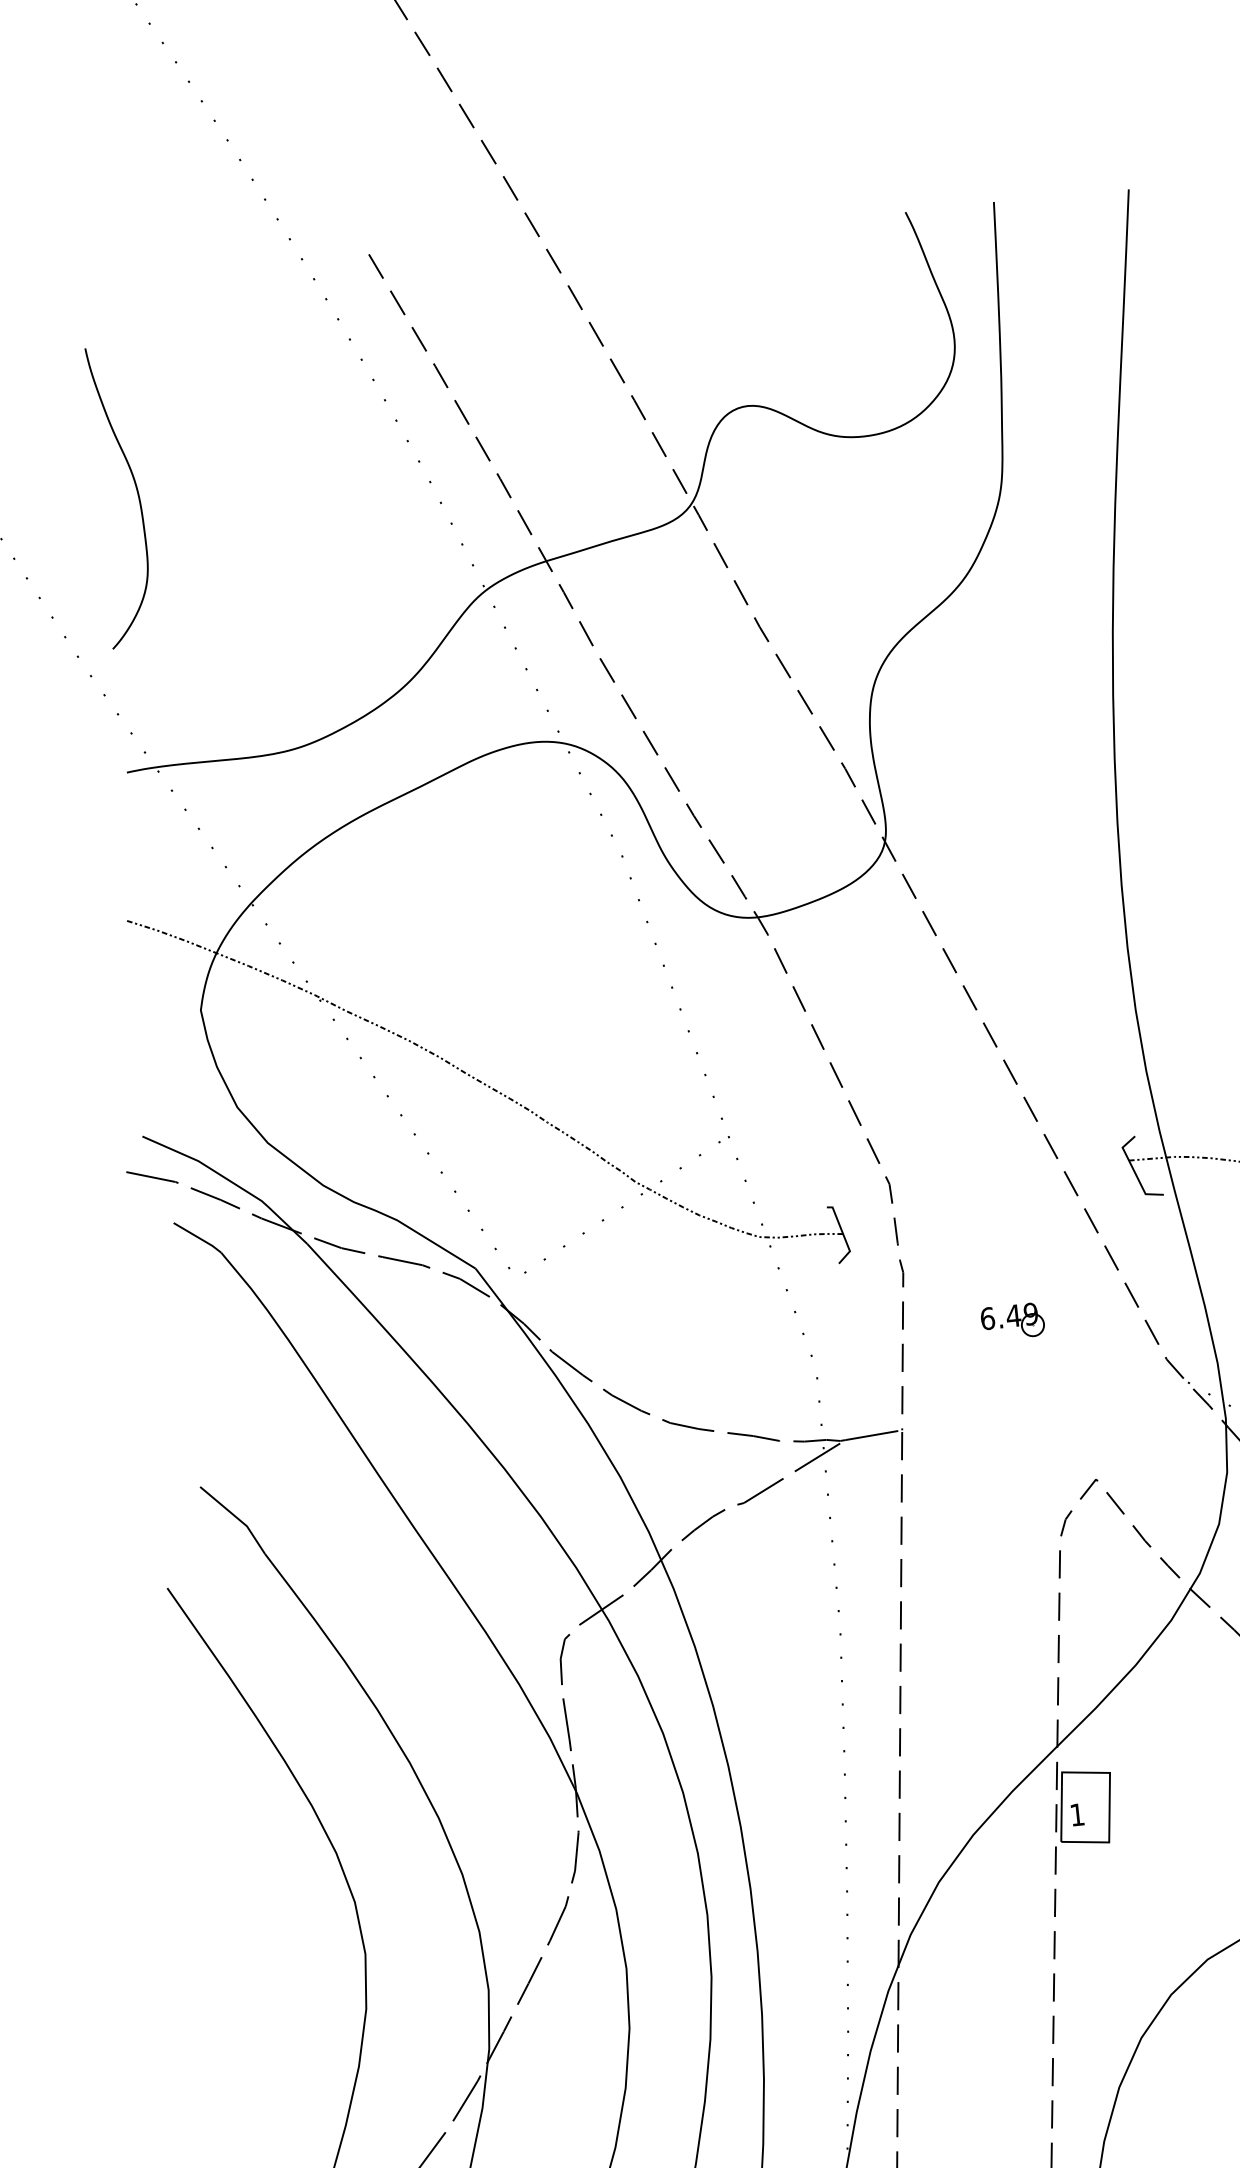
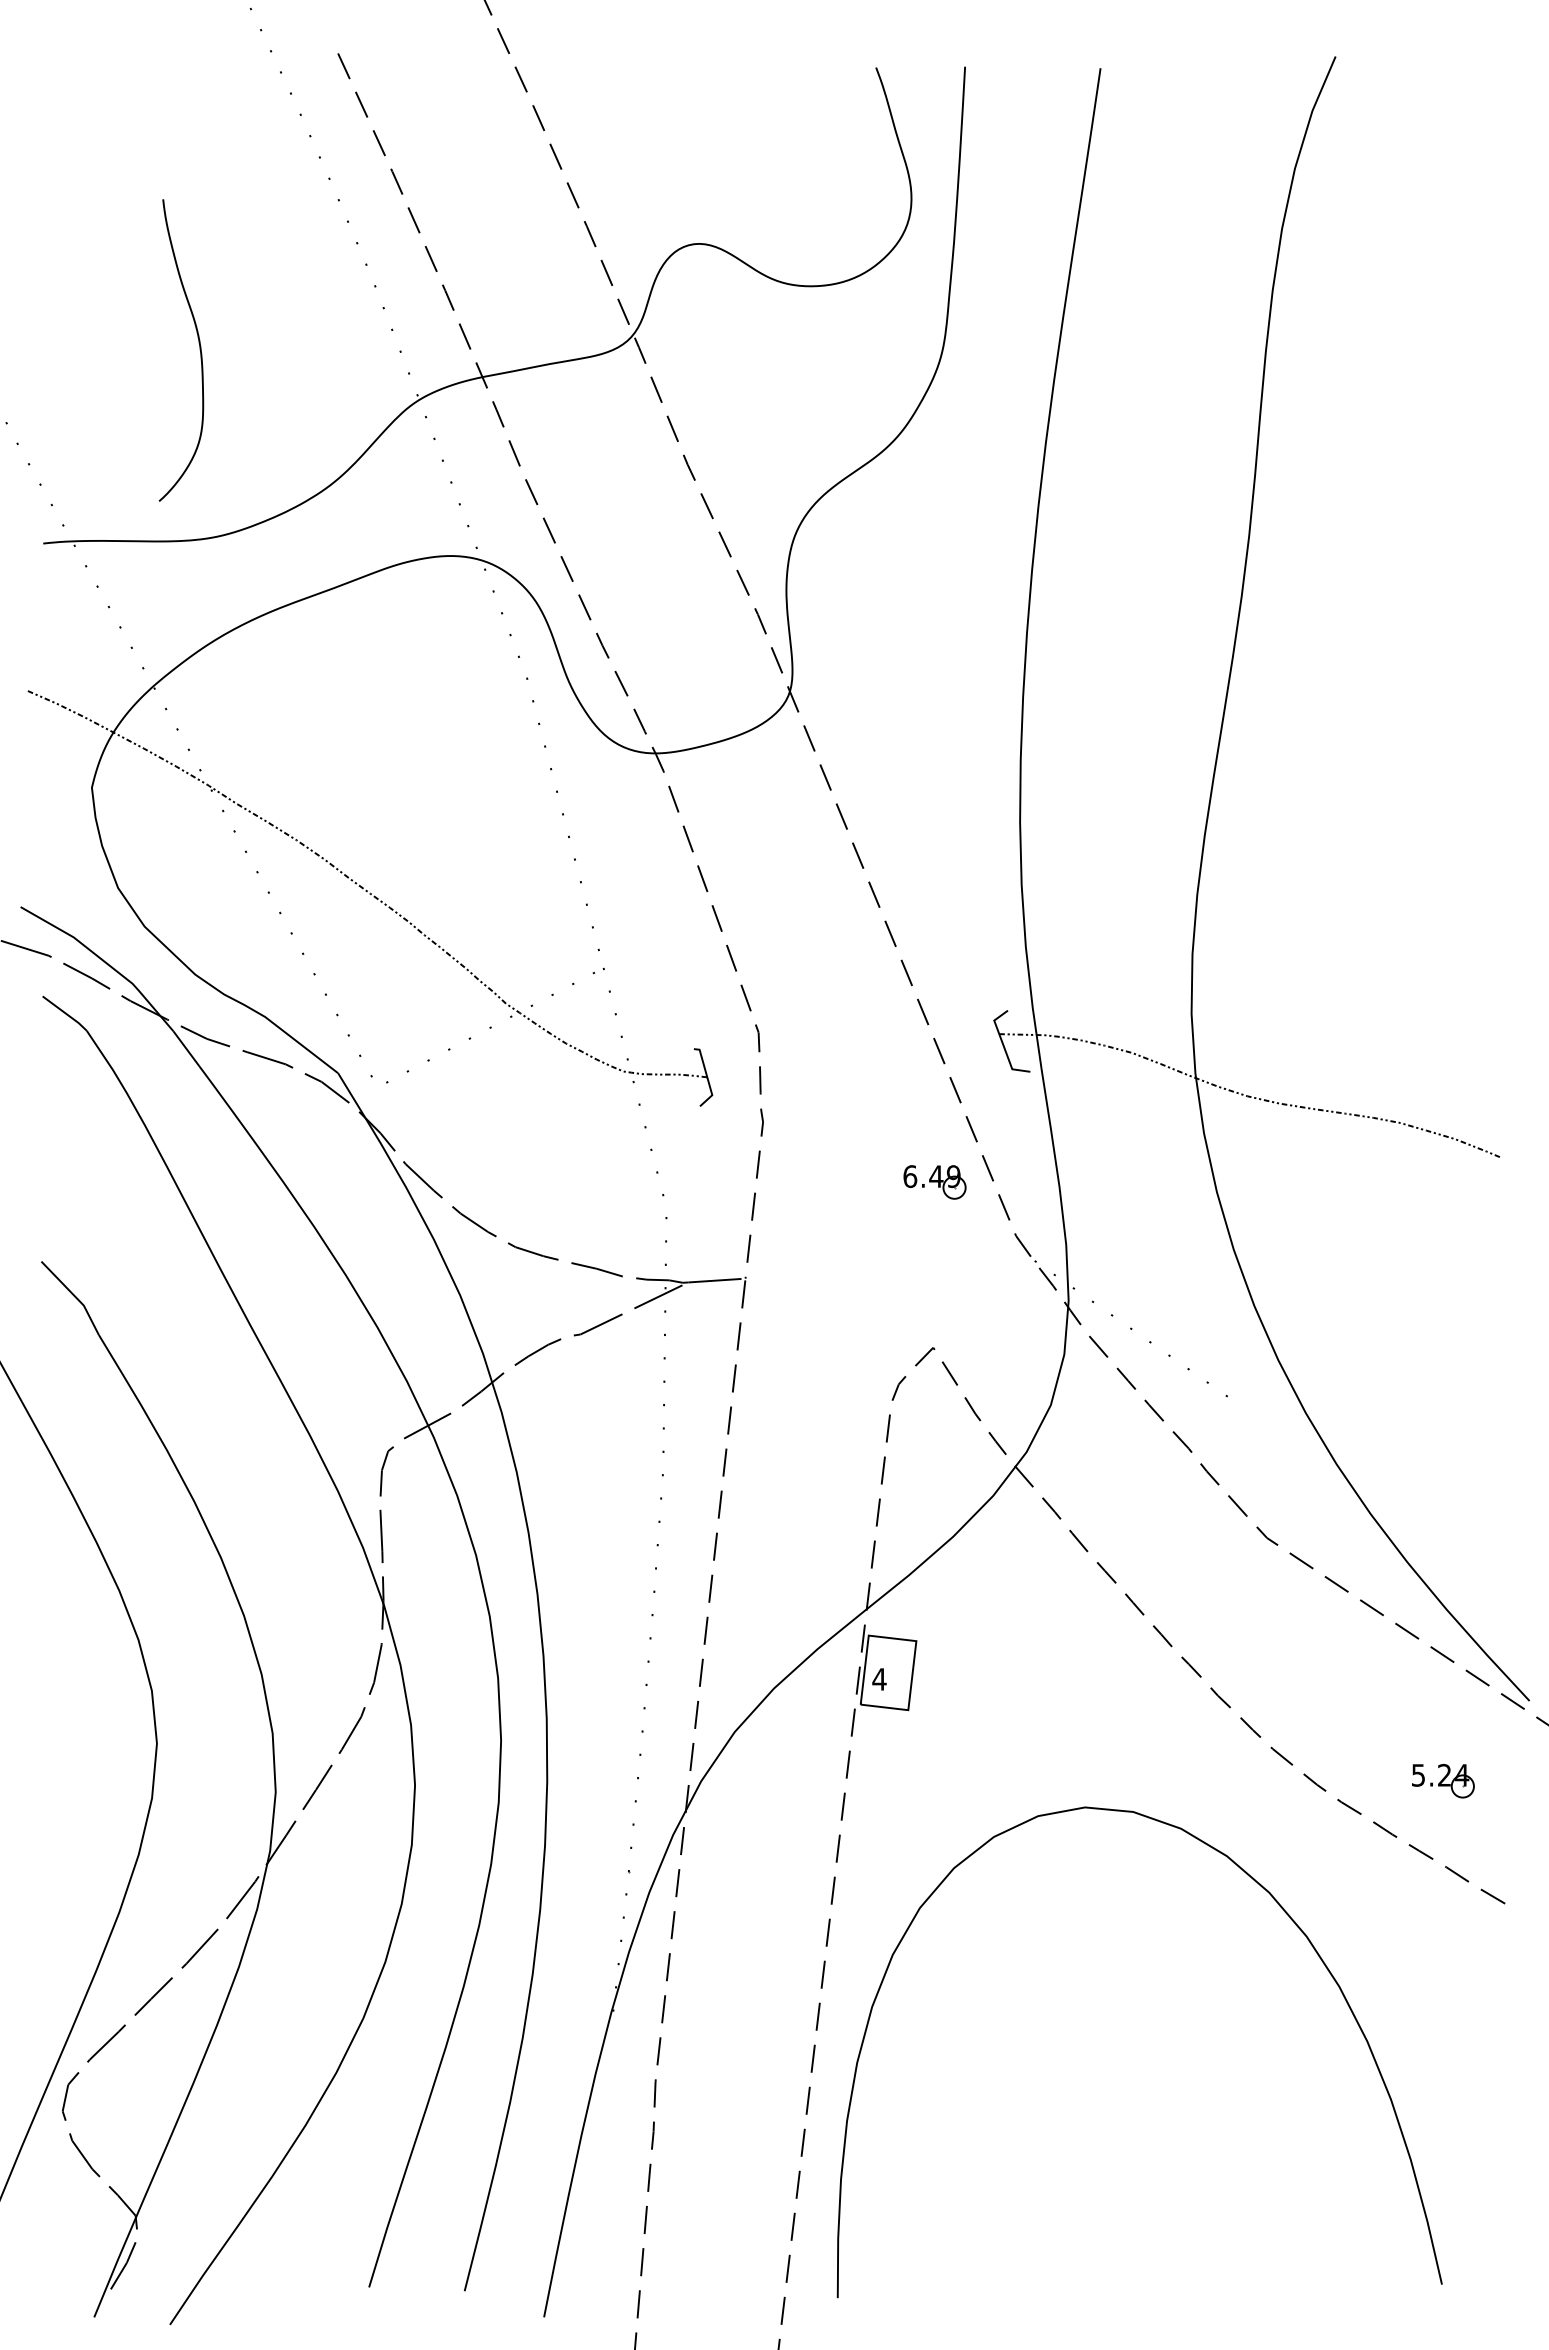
curve: (137, 494) -> (199, 350), moved
part: (1012, 1322) -> (934, 1182), moved
text: (1077, 1814) -> (879, 1679), 1 -> 4

